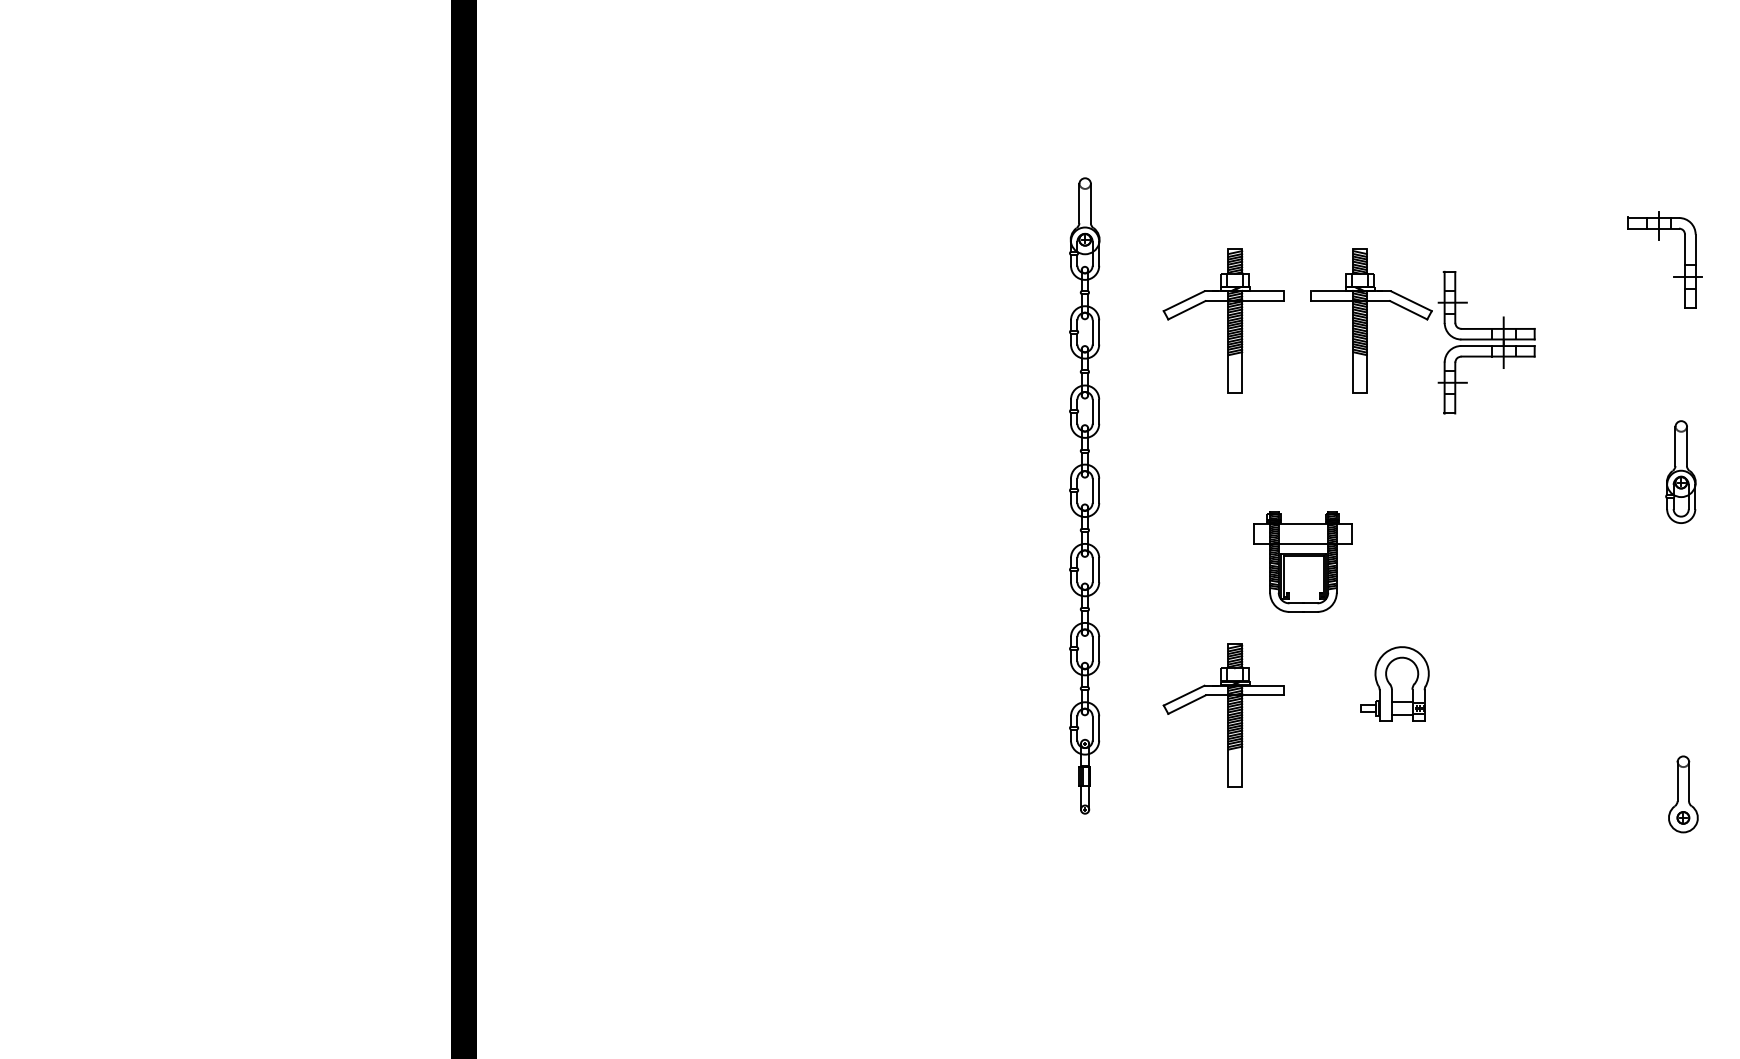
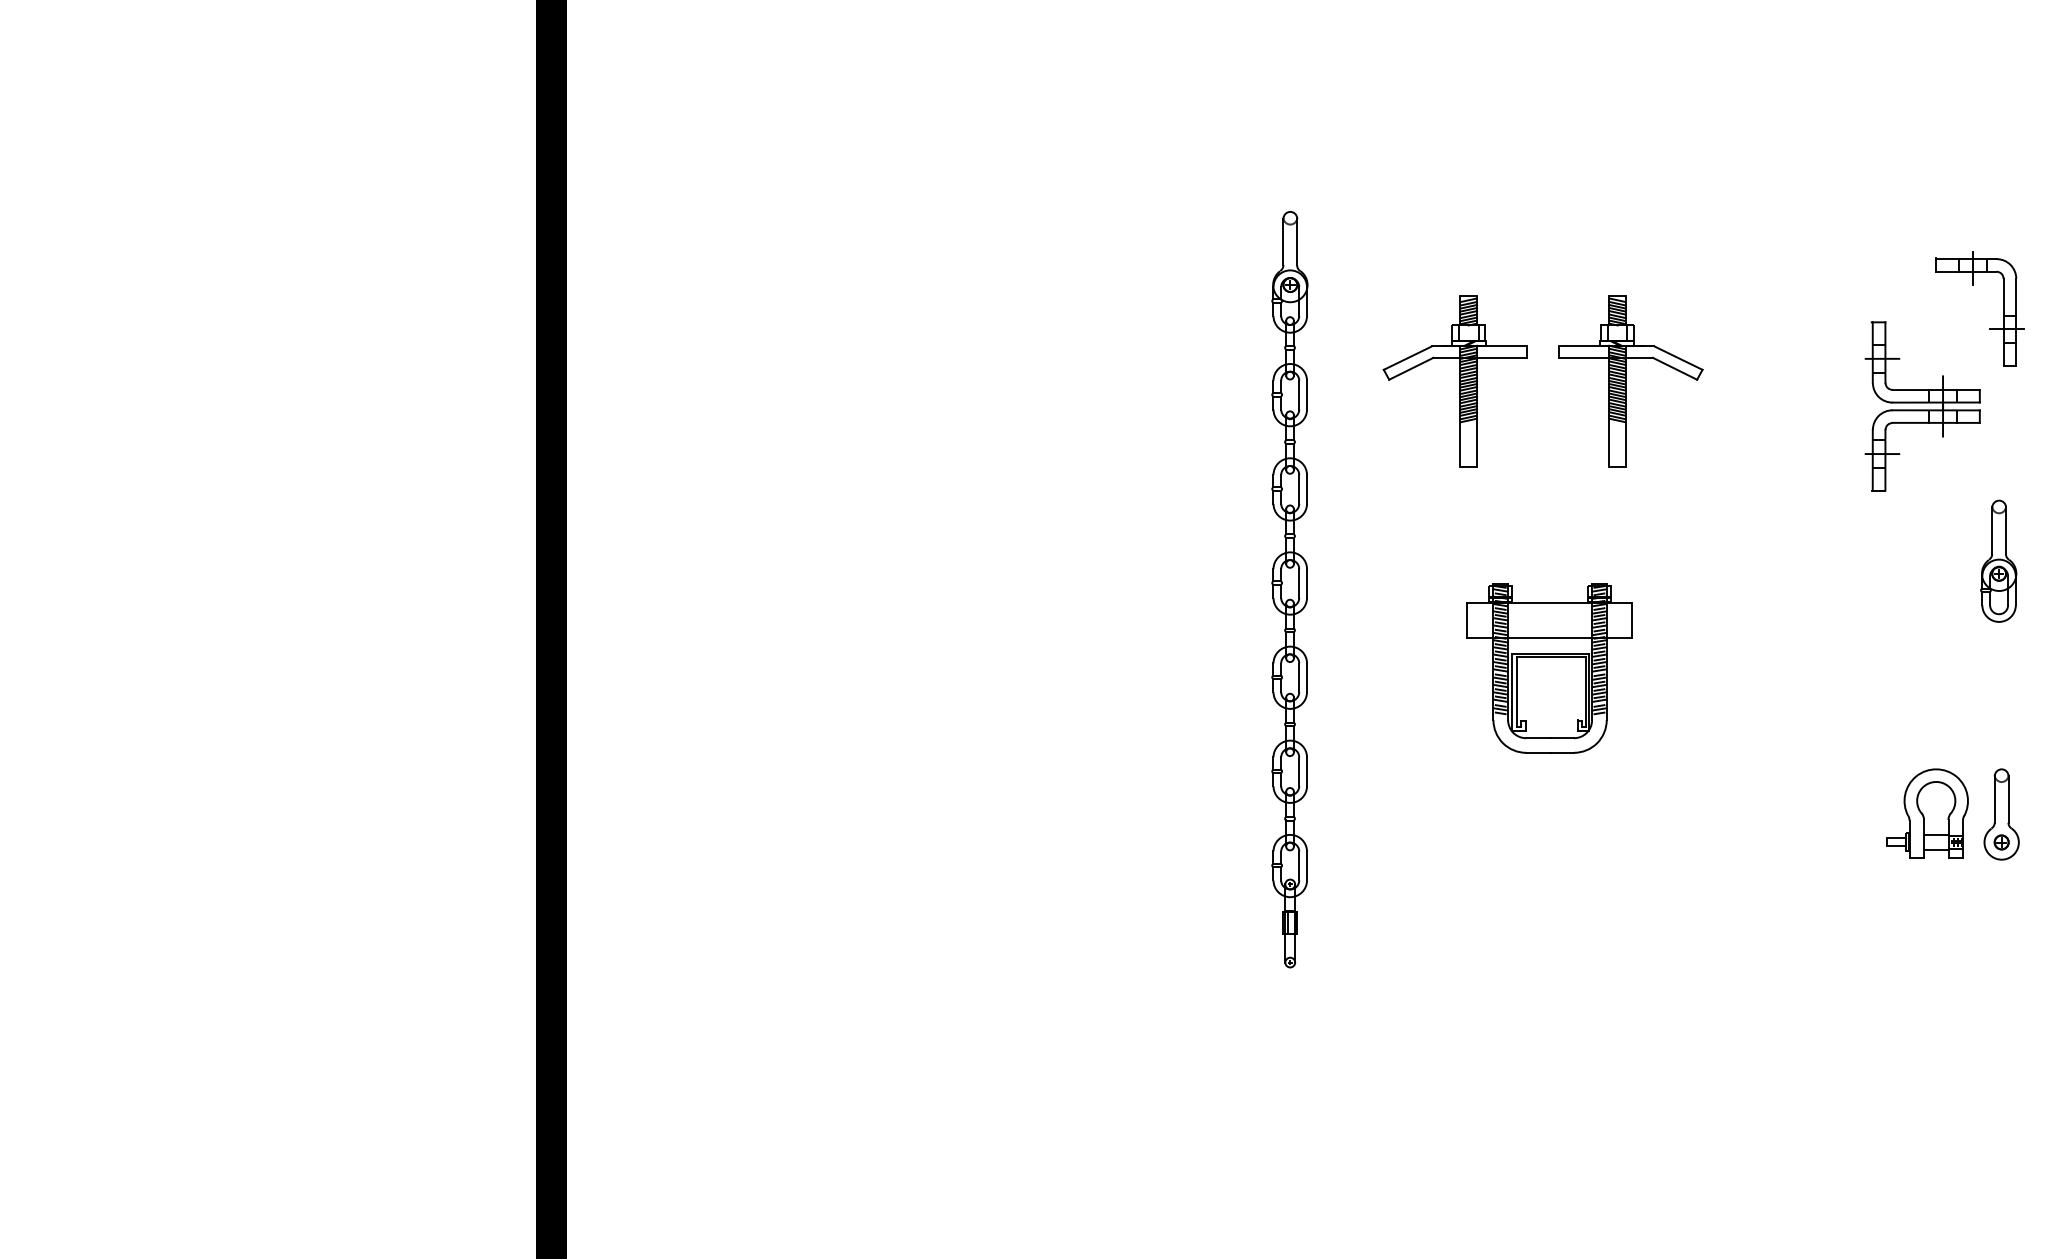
part: (1486, 342) -> (1922, 406), moved
part: (1303, 562) -> (1549, 668), size x1.43
part: (1394, 684) -> (1927, 813), moved
part: (1223, 715) -> (1454, 850), removed
part: (1683, 794) -> (2001, 814), moved

